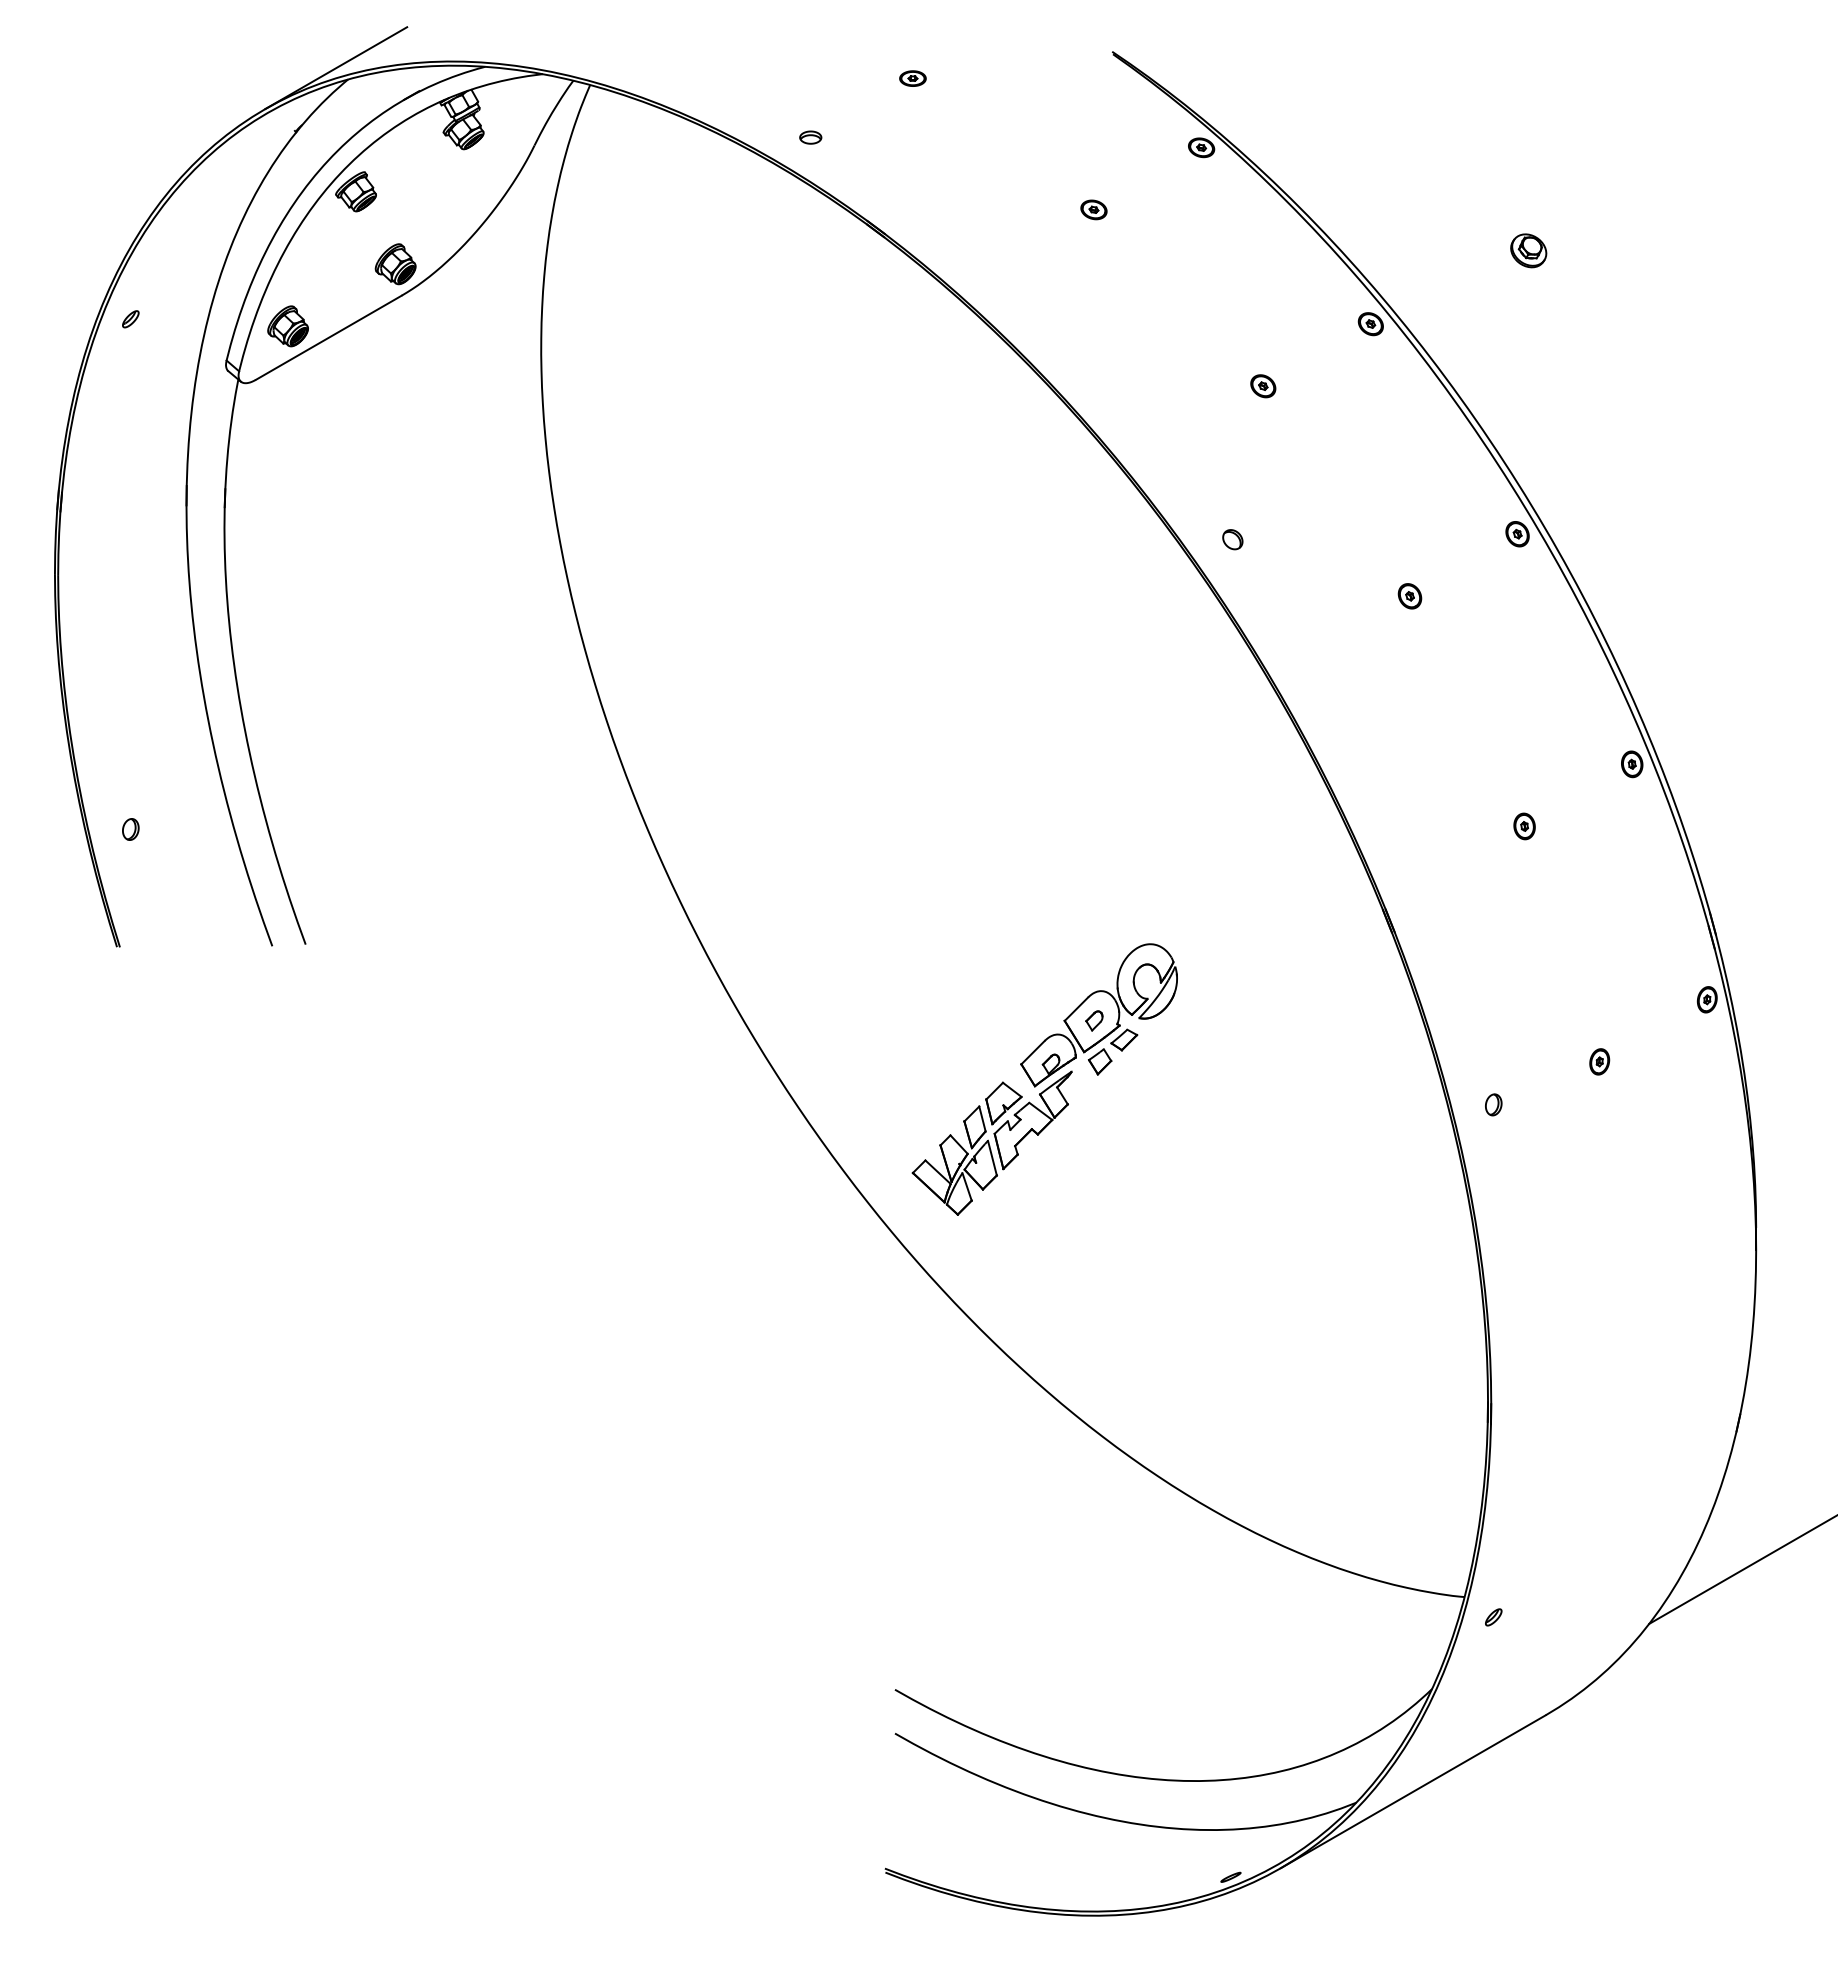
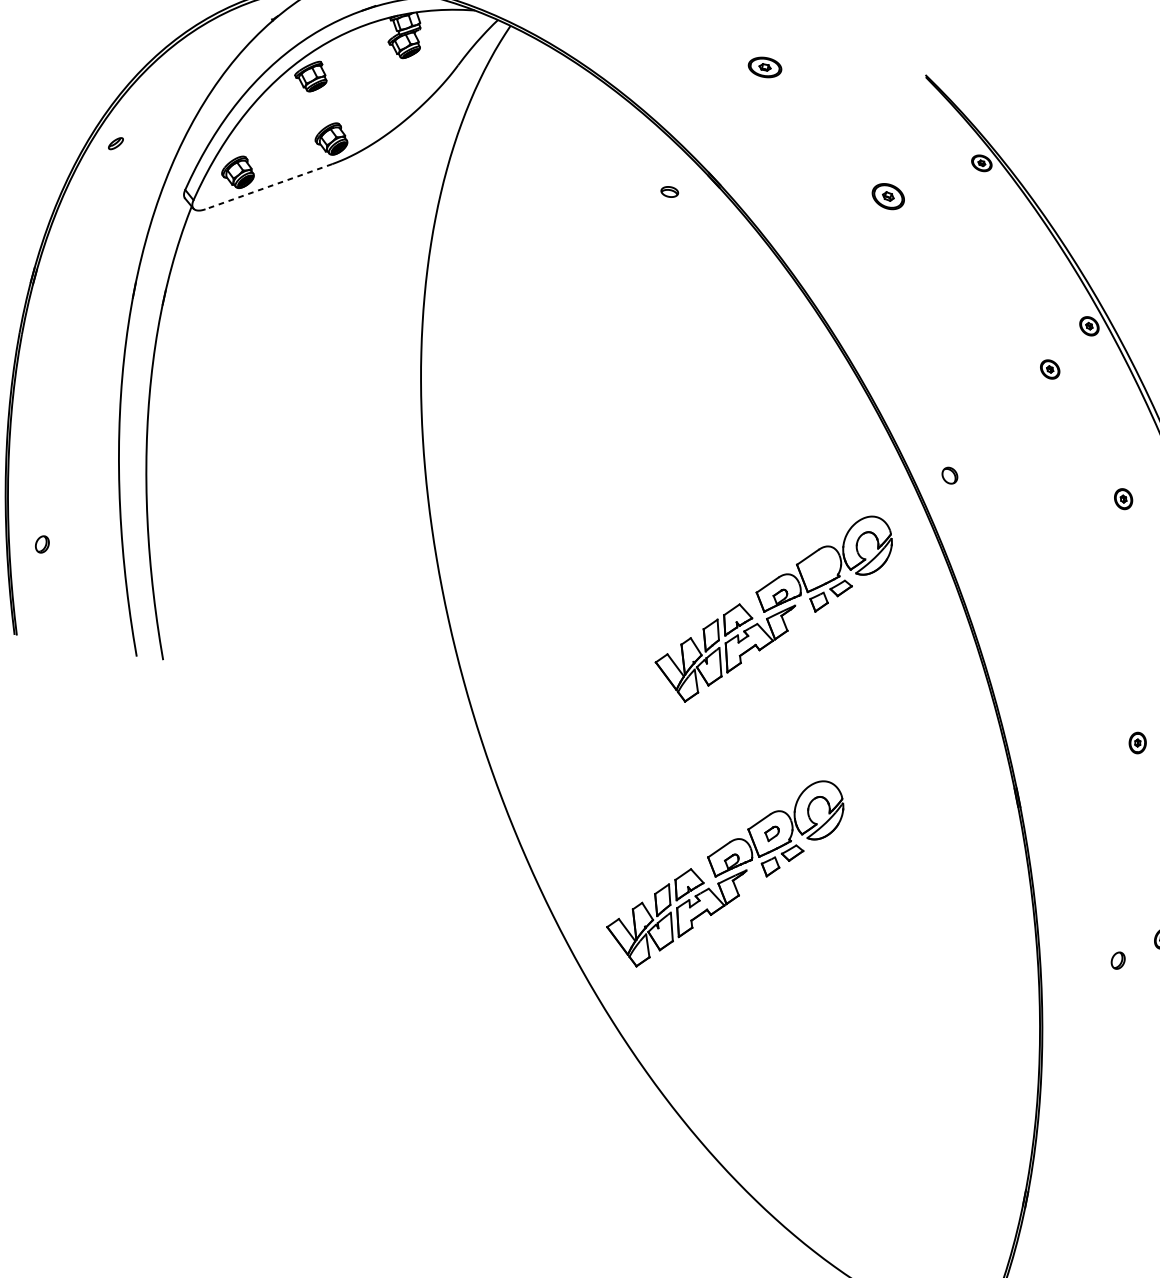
part: (912, 78) -> (764, 67), size x1.6
part: (810, 137) -> (669, 191), moved
part: (1093, 209) -> (888, 196), size x1.6
line: (328, 337) -> (268, 186), solid -> dashed
part: (1263, 386) -> (1050, 369), moved
part: (1409, 596) -> (1123, 499), moved
part: (1044, 742) -> (772, 607), added
part: (1493, 1104) -> (1118, 960), moved

